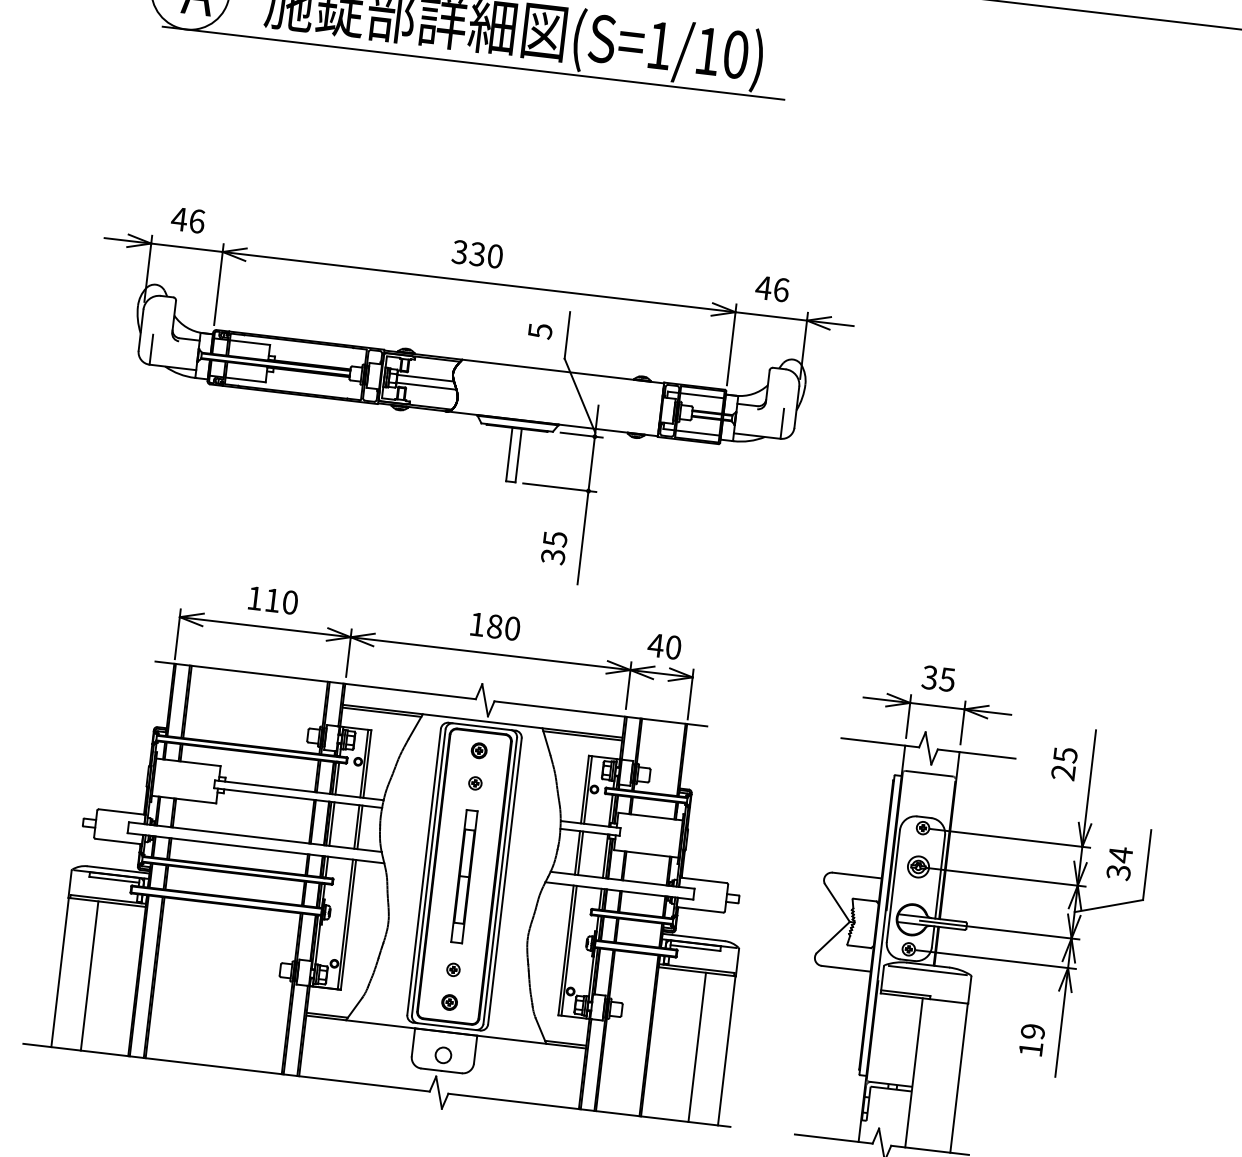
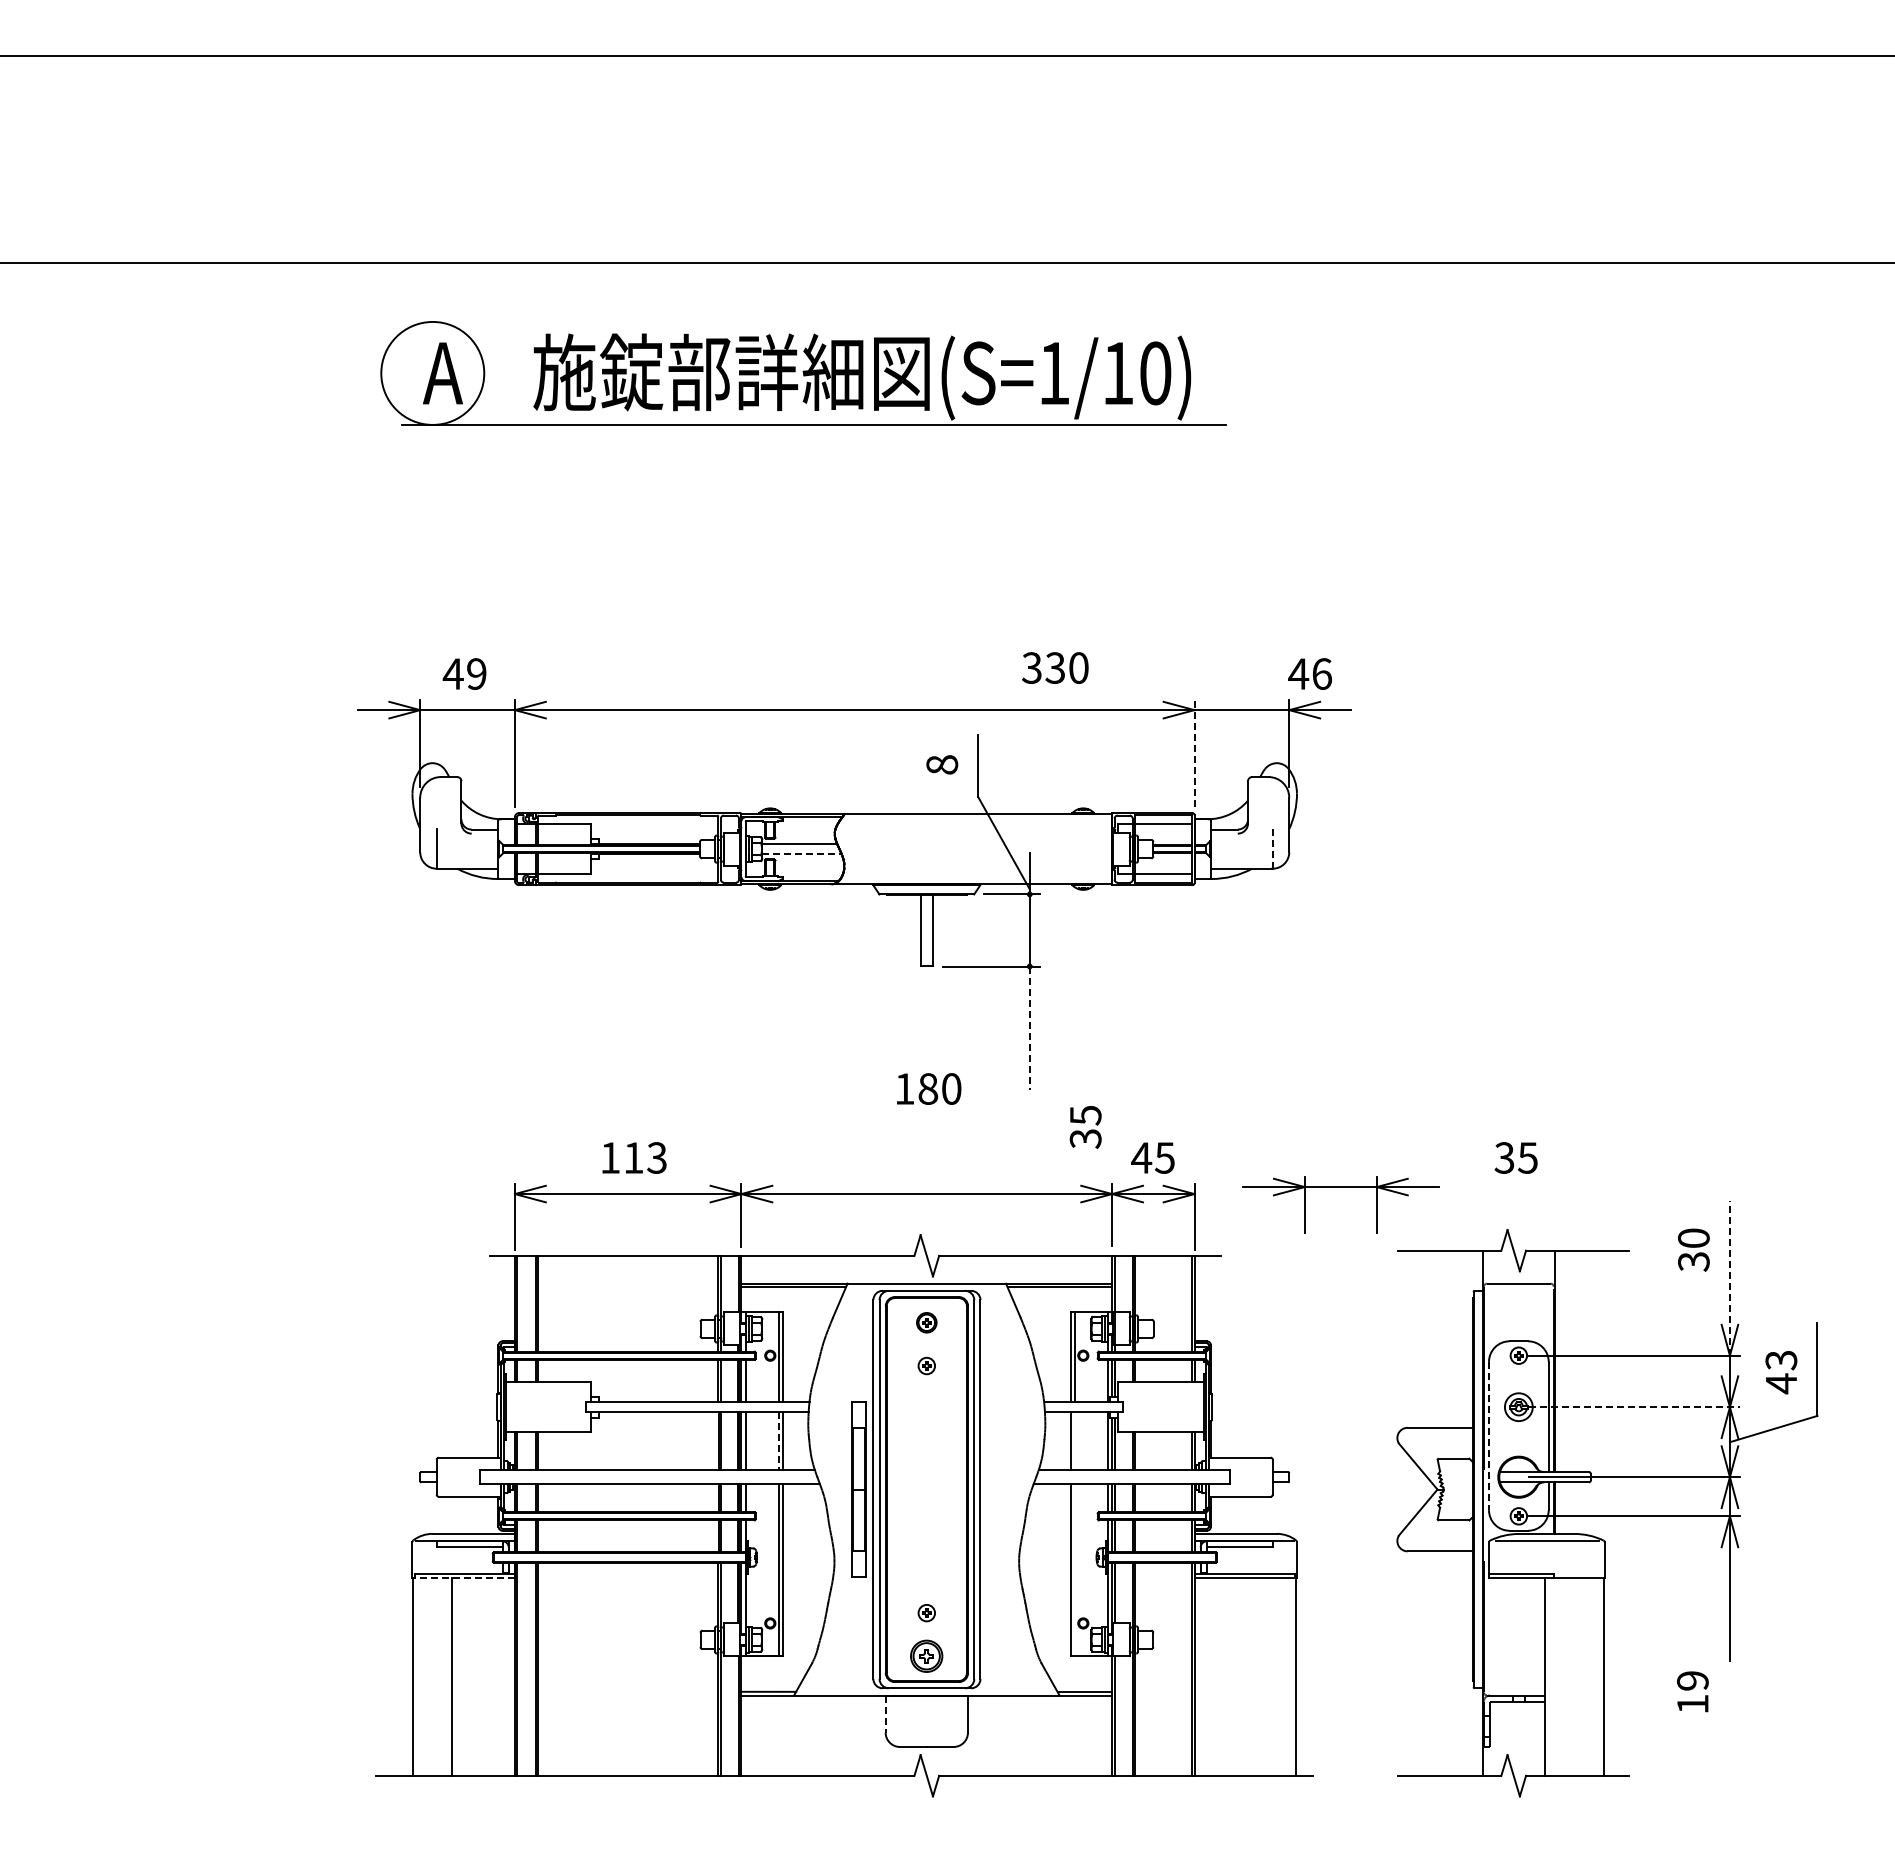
text: (196, 220) -> (476, 673), 46 -> 49
text: (477, 253) -> (1055, 667), moved
text: (771, 288) -> (1309, 673), moved
text: (540, 331) -> (942, 765), 5 -> 8
line: (731, 344) -> (1194, 753), solid -> dashed
line: (426, 386) -> (802, 854), solid -> dashed
line: (782, 423) -> (1272, 848), solid -> dashed
line: (582, 537) -> (1029, 1028), solid -> dashed
text: (554, 548) -> (1085, 1127), moved
text: (289, 602) -> (656, 1157), 110 -> 113
text: (495, 626) -> (929, 1088), moved
text: (673, 647) -> (1164, 1157), 40 -> 45
part: (937, 706) -> (1340, 1187), moved
text: (1064, 763) -> (1693, 1249), 25 -> 30
line: (1088, 788) -> (1729, 1278), solid -> dashed
line: (356, 827) -> (778, 1441), solid -> dashed
line: (580, 853) -> (1075, 1441), removed
text: (1119, 863) -> (1781, 1371), 34 -> 43
part: (464, 876) -> (858, 1489), moved
line: (1005, 877) -> (1634, 1407), solid -> dashed
line: (892, 886) -> (1488, 1436), solid -> dashed
line: (106, 902) -> (463, 1578), solid -> dashed
line: (569, 950) -> (1075, 1570), removed
part: (449, 1002) -> (926, 1656), size x1.6
text: (1031, 1039) -> (1692, 1691), moved
line: (413, 1042) -> (885, 1714), solid -> dashed
line: (697, 1047) -> (1257, 1676), removed
circle: (443, 1055) -> (926, 1726), removed

